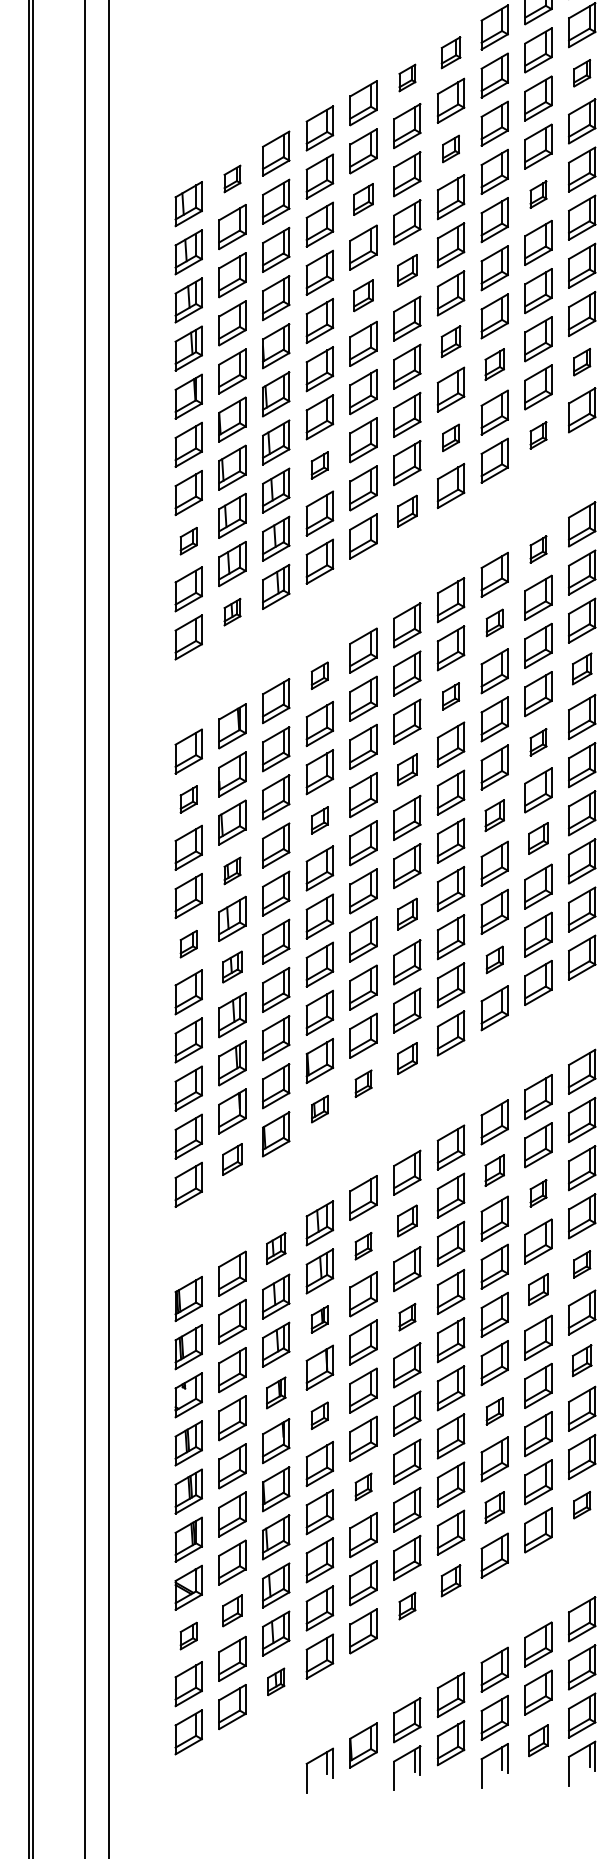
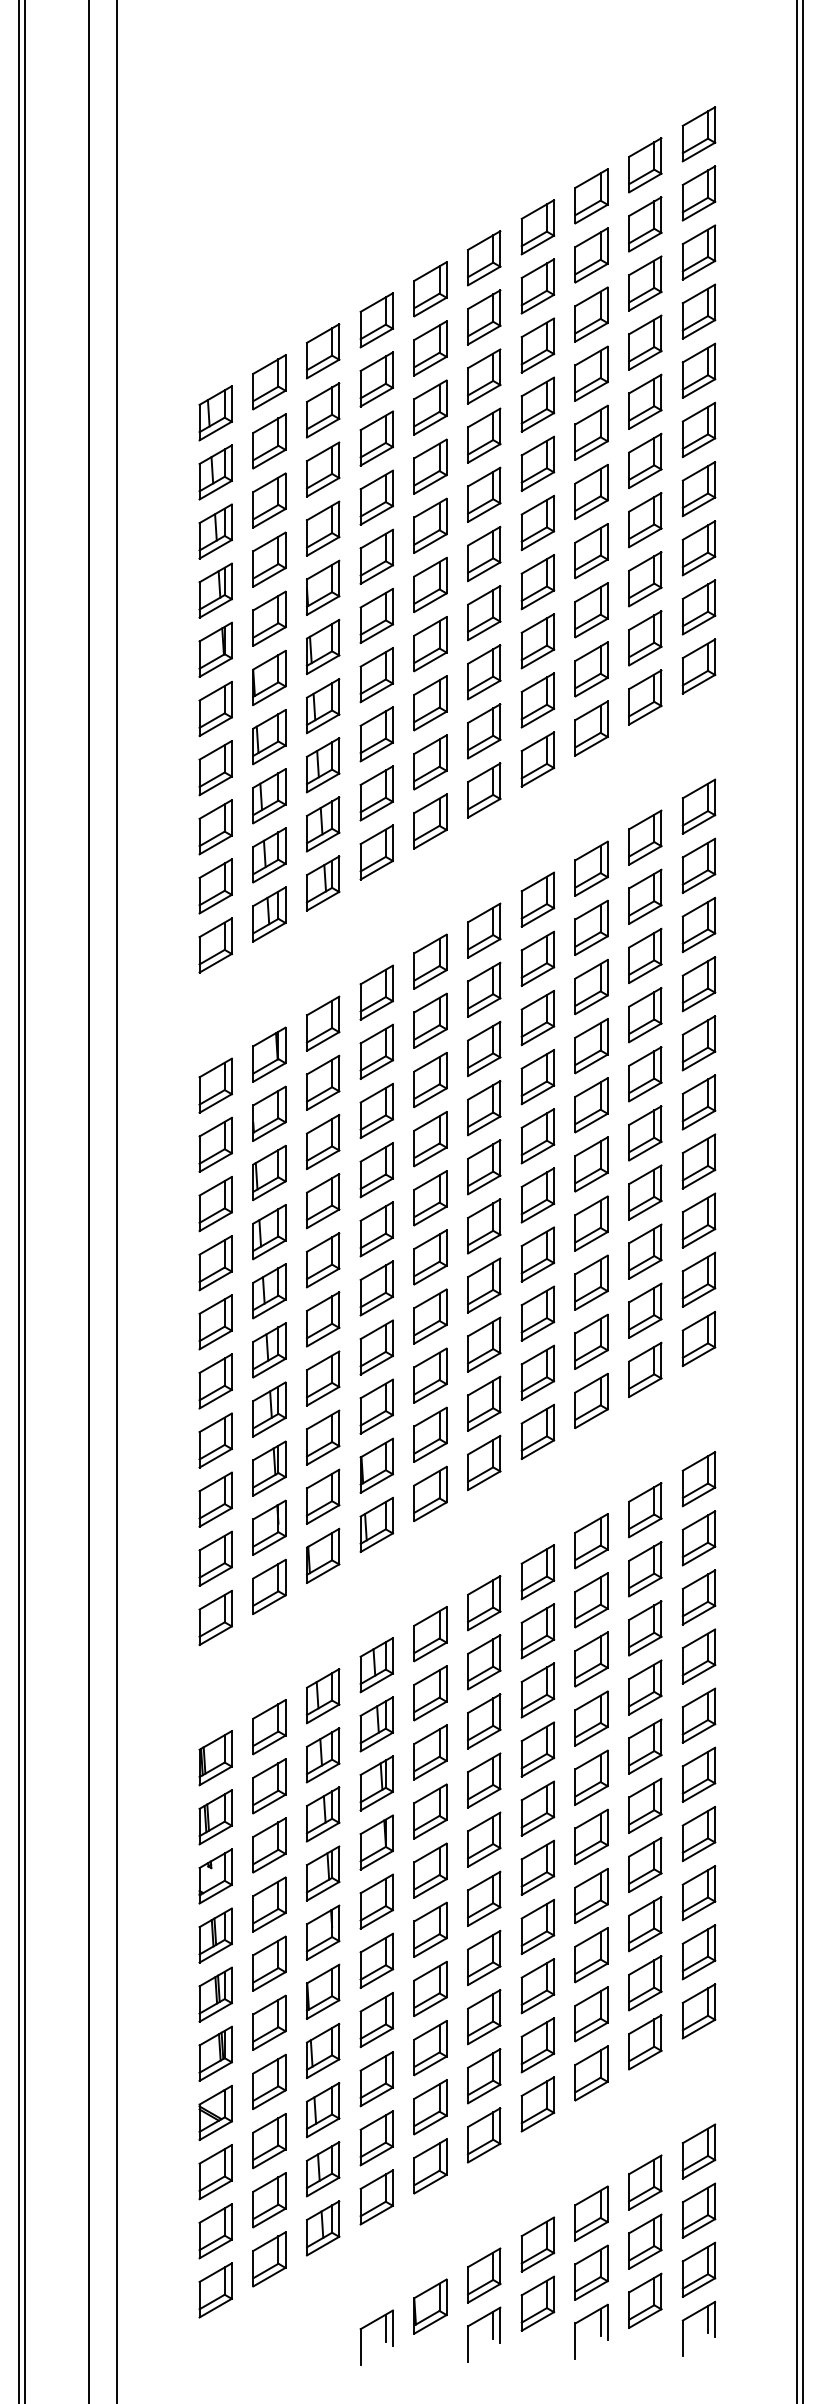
part: (450, 52) -> (537, 227), size x1.43
part: (581, 73) -> (698, 252), size x1.67
part: (407, 78) -> (484, 258), size x1.67
part: (450, 148) -> (537, 345), size x1.67
part: (232, 179) -> (269, 382), size x1.67
part: (538, 194) -> (645, 401), size x1.67
part: (363, 199) -> (430, 407), size x1.43
part: (407, 270) -> (484, 494), size x1.43
part: (363, 295) -> (430, 525), size x1.43
part: (450, 341) -> (537, 582), size x1.43
part: (581, 362) -> (698, 607), size x1.67
part: (494, 364) -> (591, 610), size x1.43
part: (538, 435) -> (645, 697), size x1.67
part: (450, 437) -> (537, 700), size x1.67
part: (319, 465) -> (376, 734), size x1.67
part: (407, 511) -> (484, 790), size x1.43
part: (188, 541) -> (215, 827), size x1.67
part: (538, 549) -> (645, 837), size x1.67
part: (232, 612) -> (269, 914), size x1.67
part: (494, 622) -> (591, 927), size x1.67
part: (581, 669) -> (698, 984), size x1.43
part: (319, 675) -> (376, 992), size x1.67
part: (450, 696) -> (537, 1017), size x1.67
part: (538, 742) -> (645, 1074), size x1.67
part: (407, 770) -> (484, 1108), size x1.43
part: (188, 799) -> (215, 1144), size x1.67
part: (494, 815) -> (591, 1164), size x1.43
part: (319, 820) -> (376, 1170), size x1.67
part: (538, 838) -> (645, 1192), size x1.43
part: (232, 871) -> (269, 1232), size x1.67
part: (407, 914) -> (484, 1285), size x1.43
part: (188, 944) -> (215, 1322), size x1.67
part: (494, 959) -> (591, 1341), size x1.67
part: (232, 967) -> (269, 1350), size x1.43
part: (407, 1058) -> (484, 1462), size x1.43
part: (363, 1083) -> (430, 1493), size x1.67
part: (319, 1108) -> (376, 1524), size x1.67
part: (232, 1159) -> (269, 1586), size x1.43
part: (494, 1170) -> (591, 1600), size x1.43
part: (538, 1193) -> (645, 1628), size x1.67
part: (407, 1221) -> (484, 1662), size x1.43
part: (363, 1246) -> (430, 1693), size x1.67
part: (276, 1248) -> (323, 1696), size x1.43
part: (581, 1264) -> (698, 1715), size x1.67
part: (538, 1289) -> (645, 1746), size x1.43
part: (407, 1317) -> (484, 1780), size x1.67
part: (319, 1319) -> (376, 1783), size x1.67
part: (581, 1360) -> (698, 1833), size x1.43
part: (276, 1392) -> (323, 1873), size x1.43
part: (494, 1411) -> (591, 1896), size x1.67
part: (319, 1415) -> (376, 1901), size x1.67
part: (363, 1486) -> (430, 1988), size x1.67
part: (581, 1505) -> (698, 2011), size x1.67
part: (494, 1507) -> (591, 2014), size x1.43
part: (450, 1580) -> (537, 2104), size x1.43
part: (407, 1606) -> (484, 2135), size x1.67
part: (232, 1611) -> (269, 2141), size x1.43
part: (188, 1636) -> (215, 2172), size x1.67
part: (276, 1681) -> (323, 2228), size x1.67
part: (538, 1740) -> (645, 2300), size x1.43

